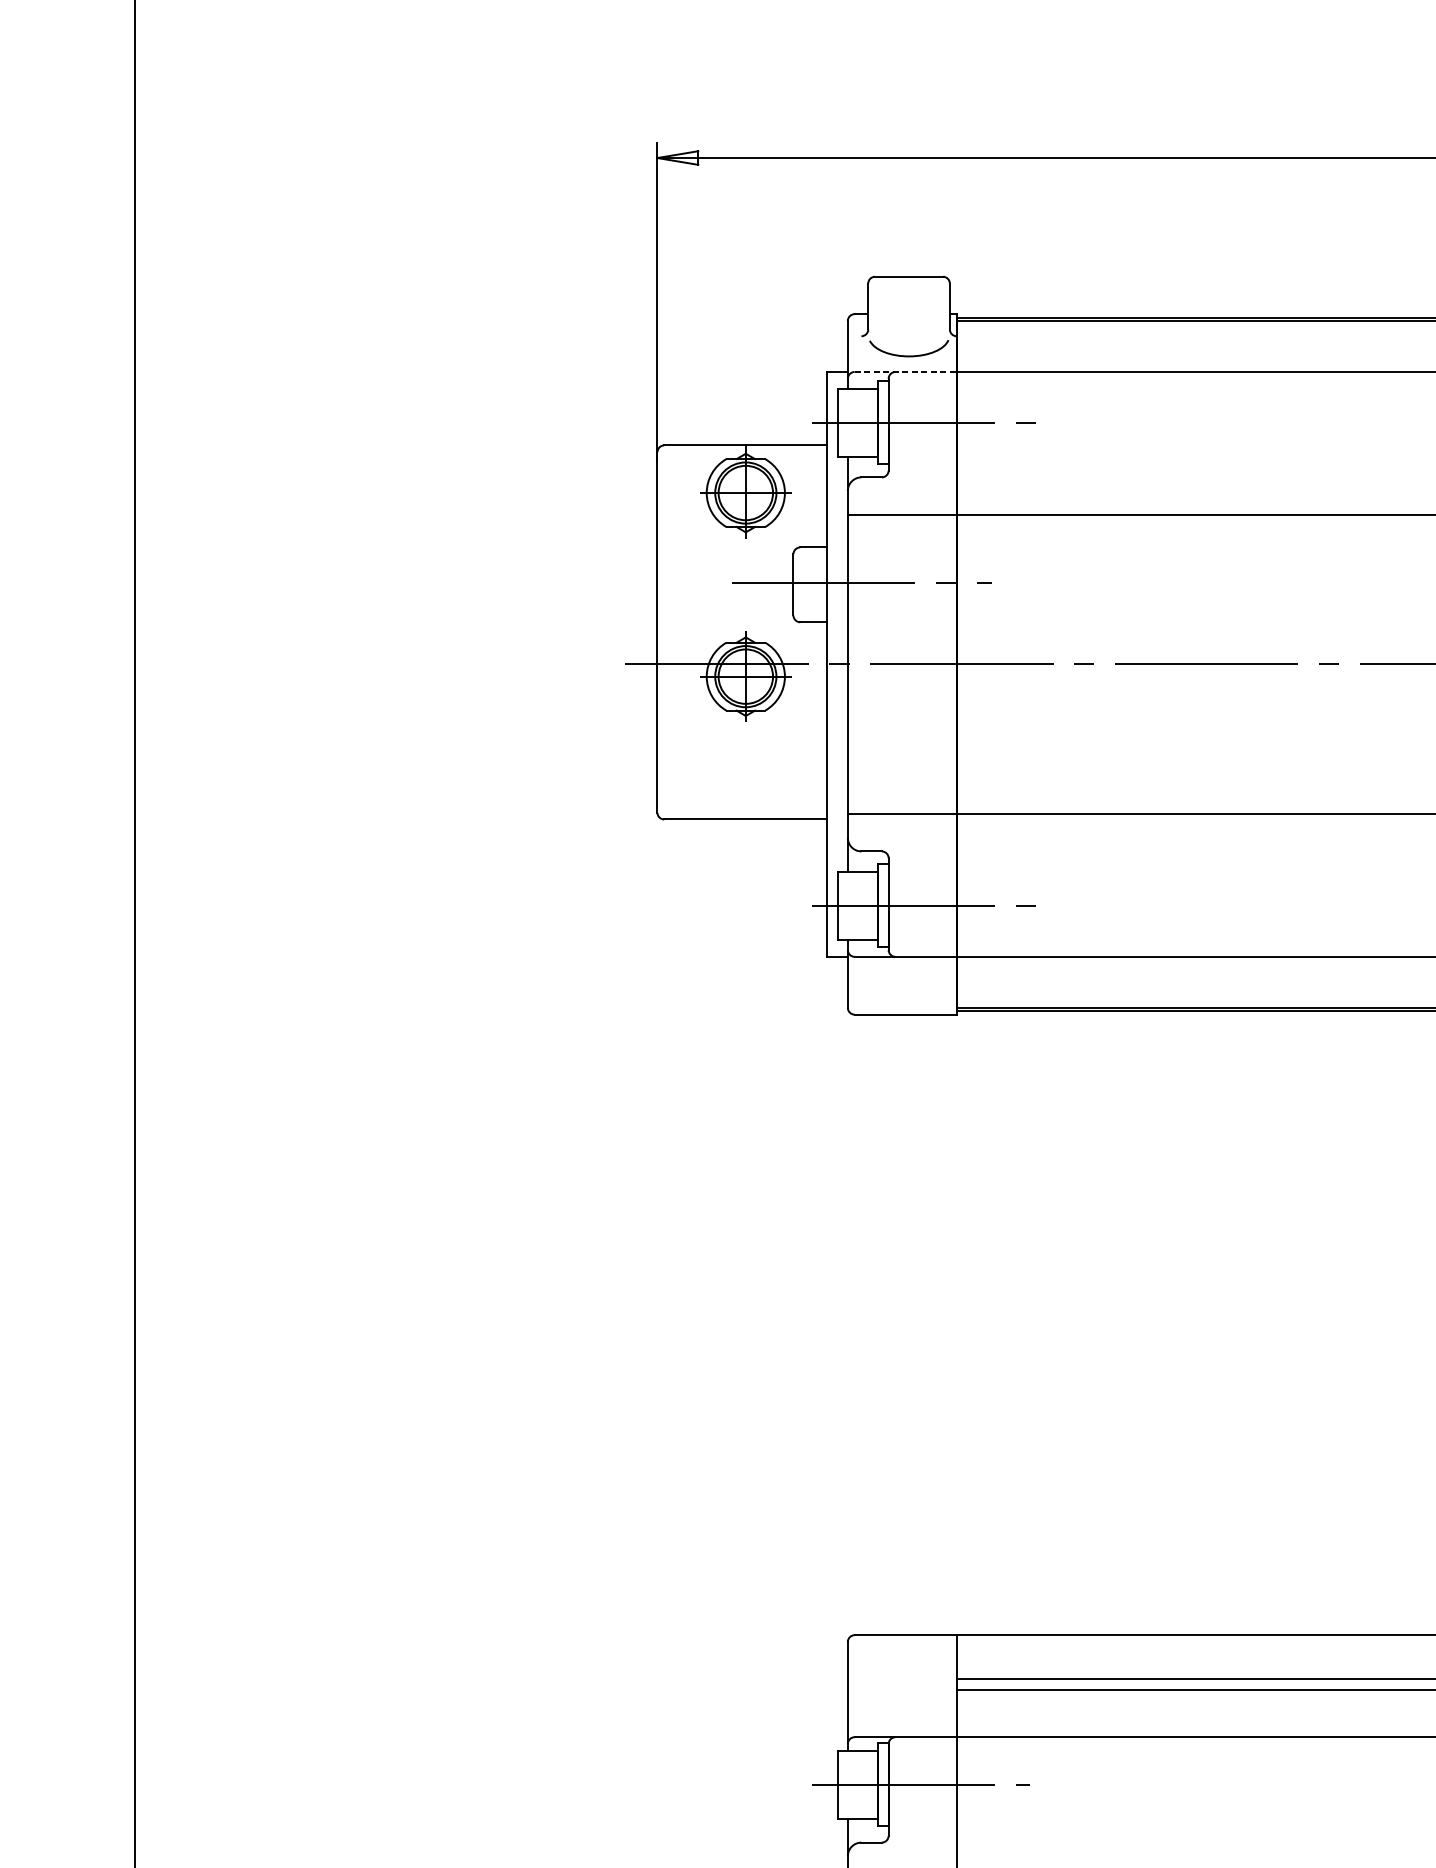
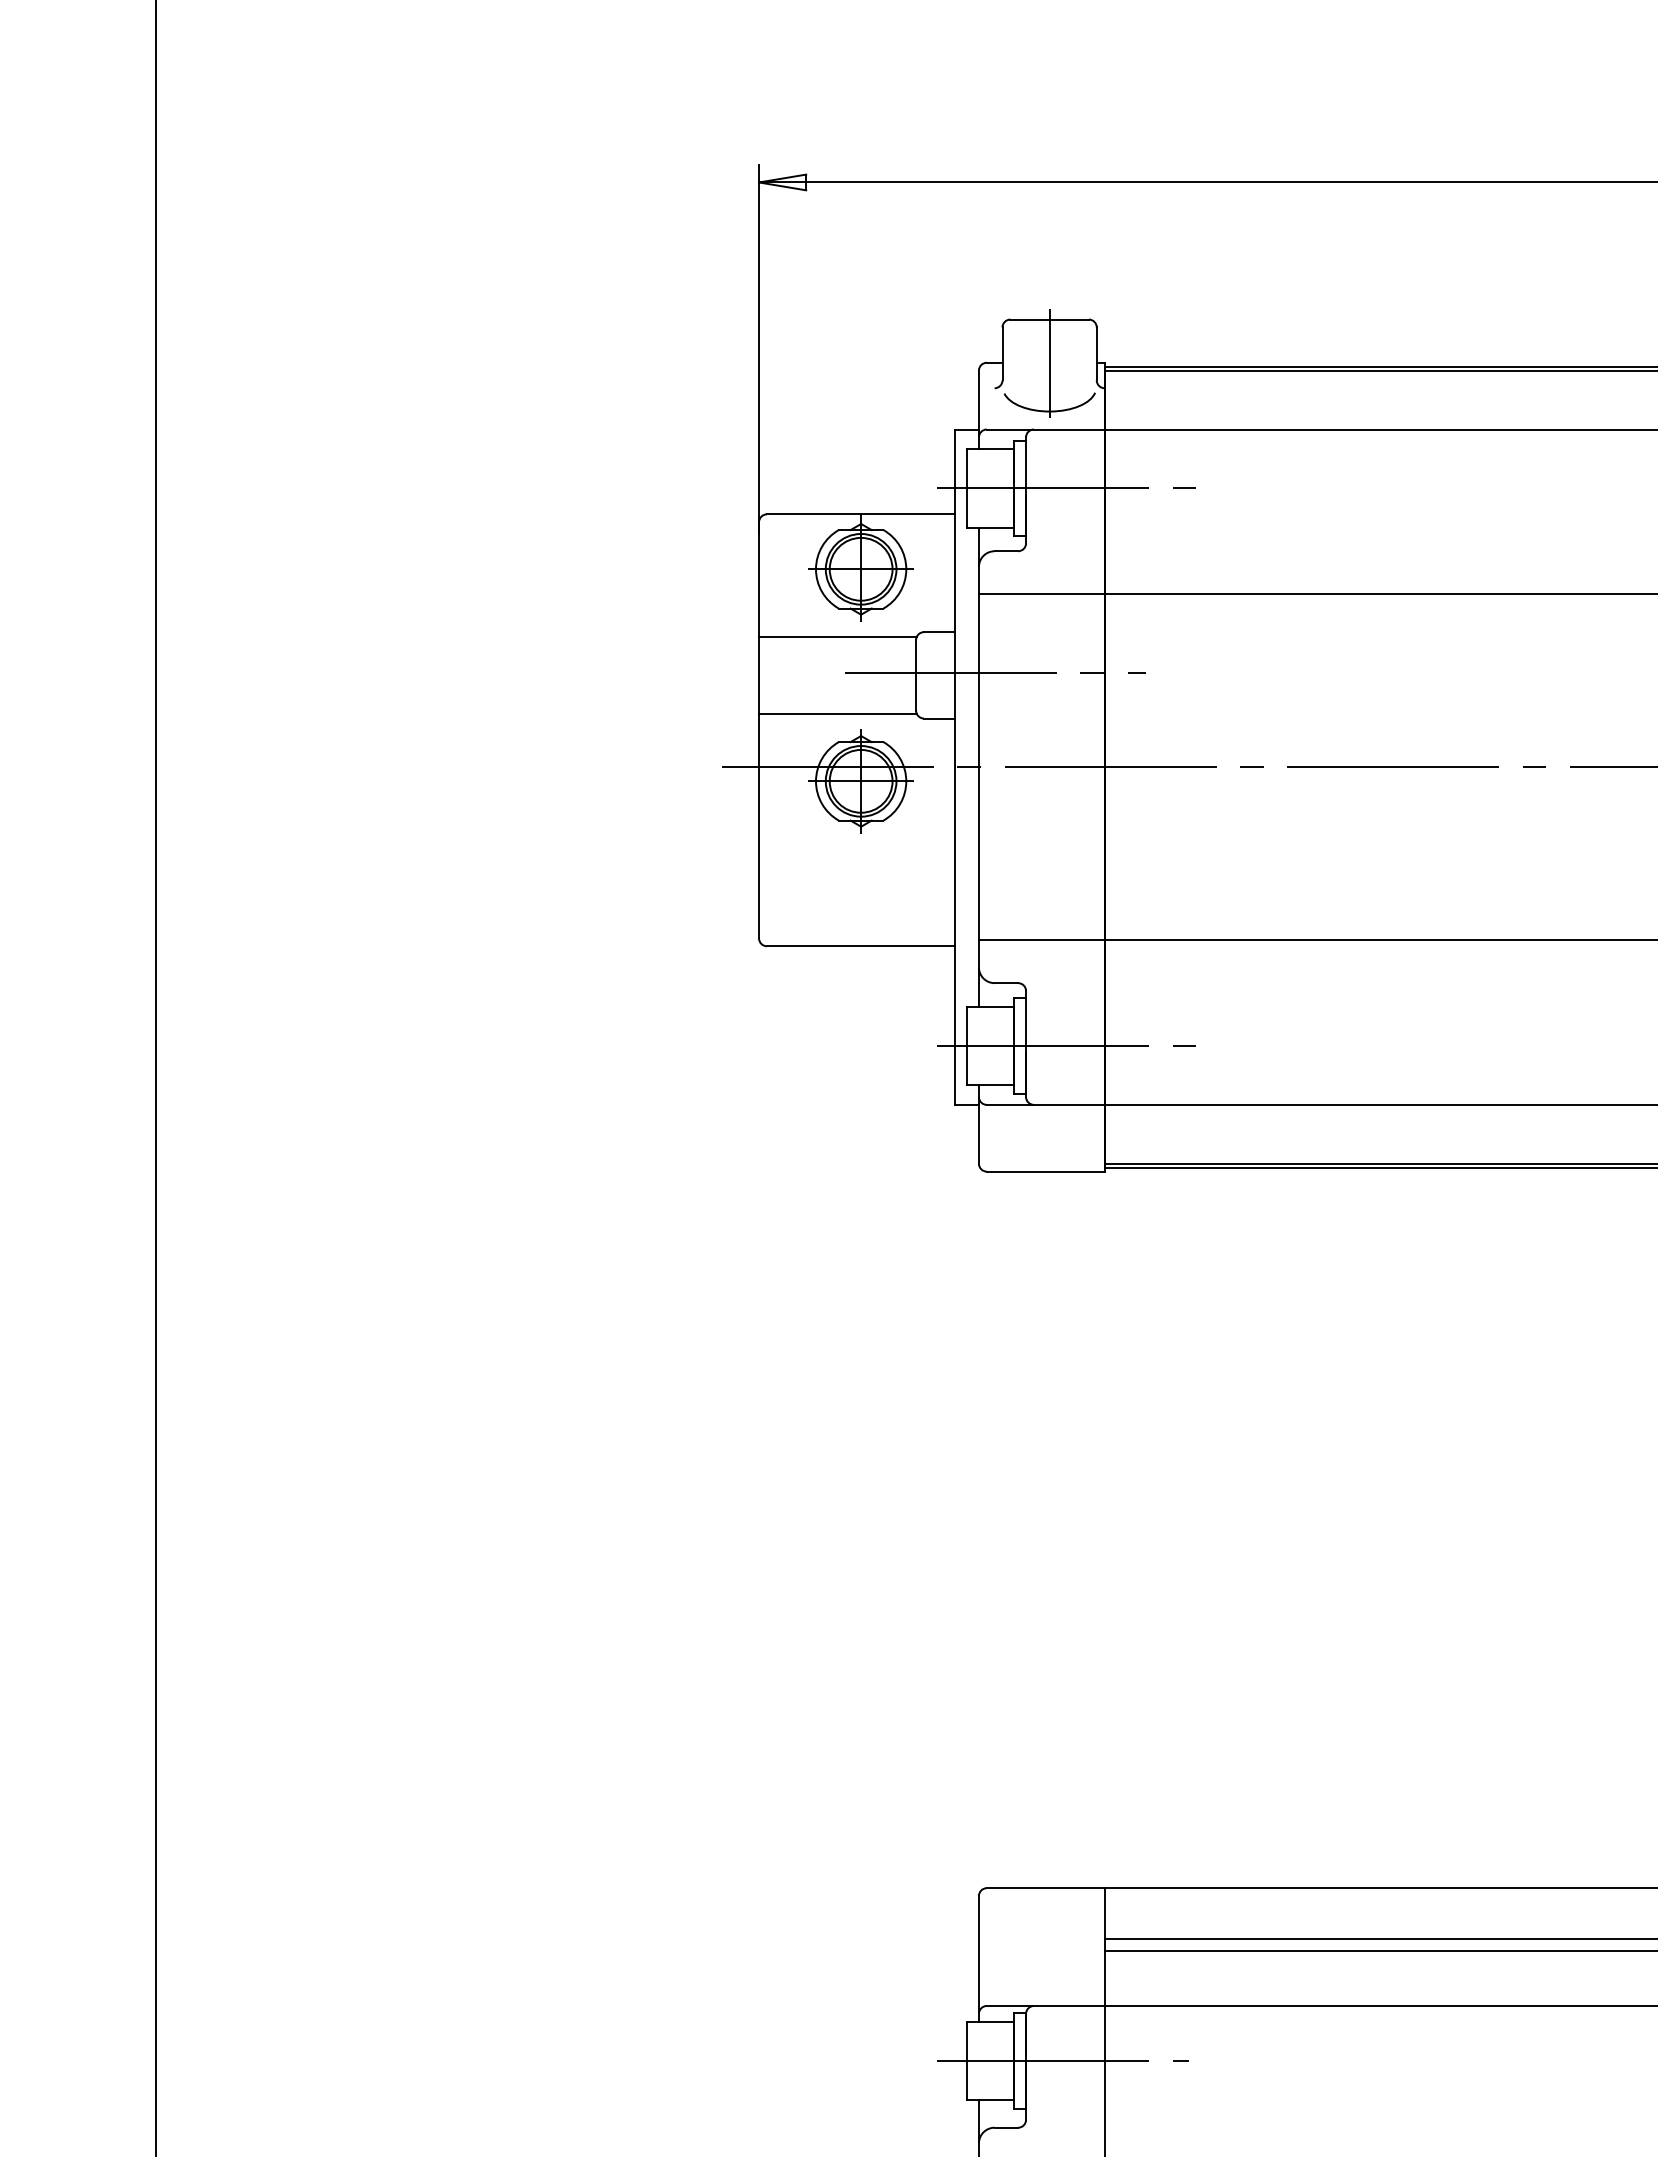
line: (908, 314) -> (1049, 363), added
line: (905, 371) -> (1045, 429), dashed -> solid
line: (725, 551) -> (837, 636), added
line: (725, 617) -> (837, 713), added

